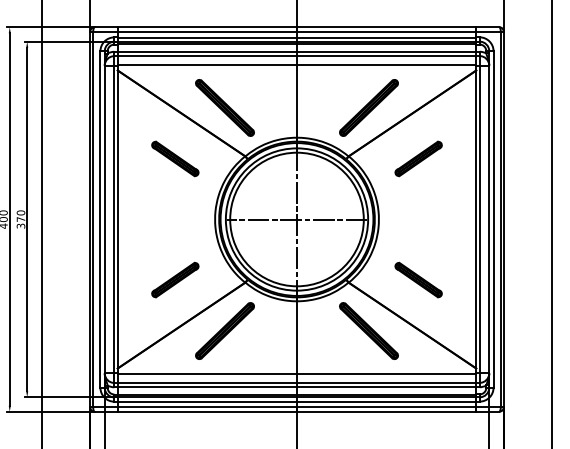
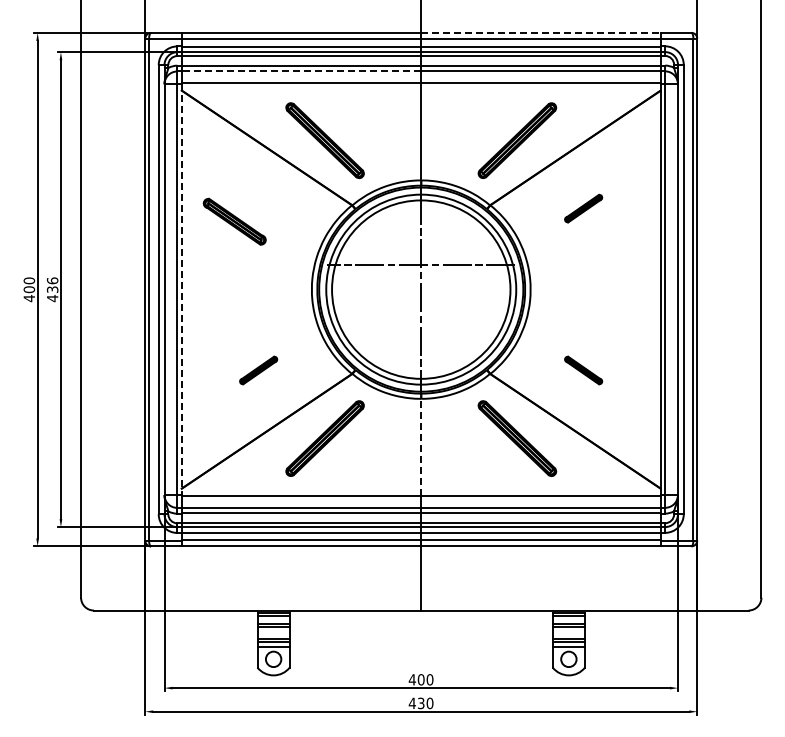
line: (386, 26) -> (540, 32), solid -> dashed
line: (207, 56) -> (301, 71), solid -> dashed
part: (175, 158) -> (234, 221), moved
part: (418, 158) -> (583, 208), size x0.6
text: (20, 219) -> (52, 289), 370 -> 436
line: (297, 219) -> (421, 264), moved
line: (117, 220) -> (181, 290), solid -> dashed
part: (175, 280) -> (258, 370), size x0.6
part: (418, 280) -> (583, 370), size x0.6
line: (297, 337) -> (421, 447), solid -> dashed

